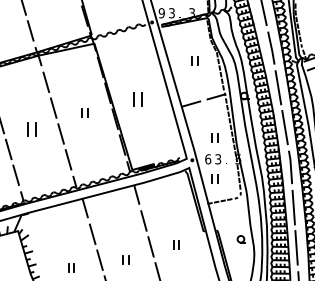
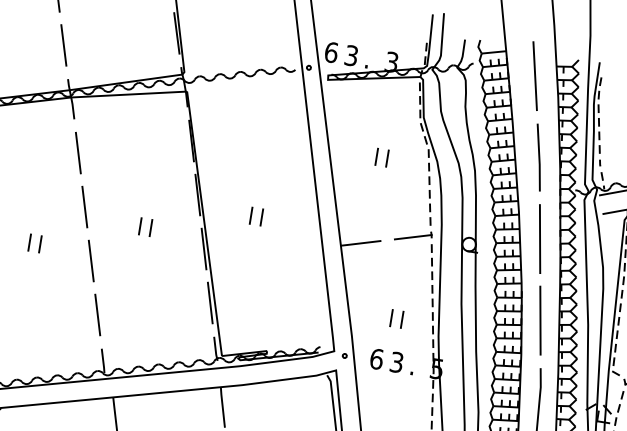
text: (161, 13) -> (330, 52), 9 -> 6
part: (138, 98) -> (257, 215), size x0.62
part: (32, 129) -> (35, 242), size x0.62
part: (214, 178) -> (383, 399), removed

